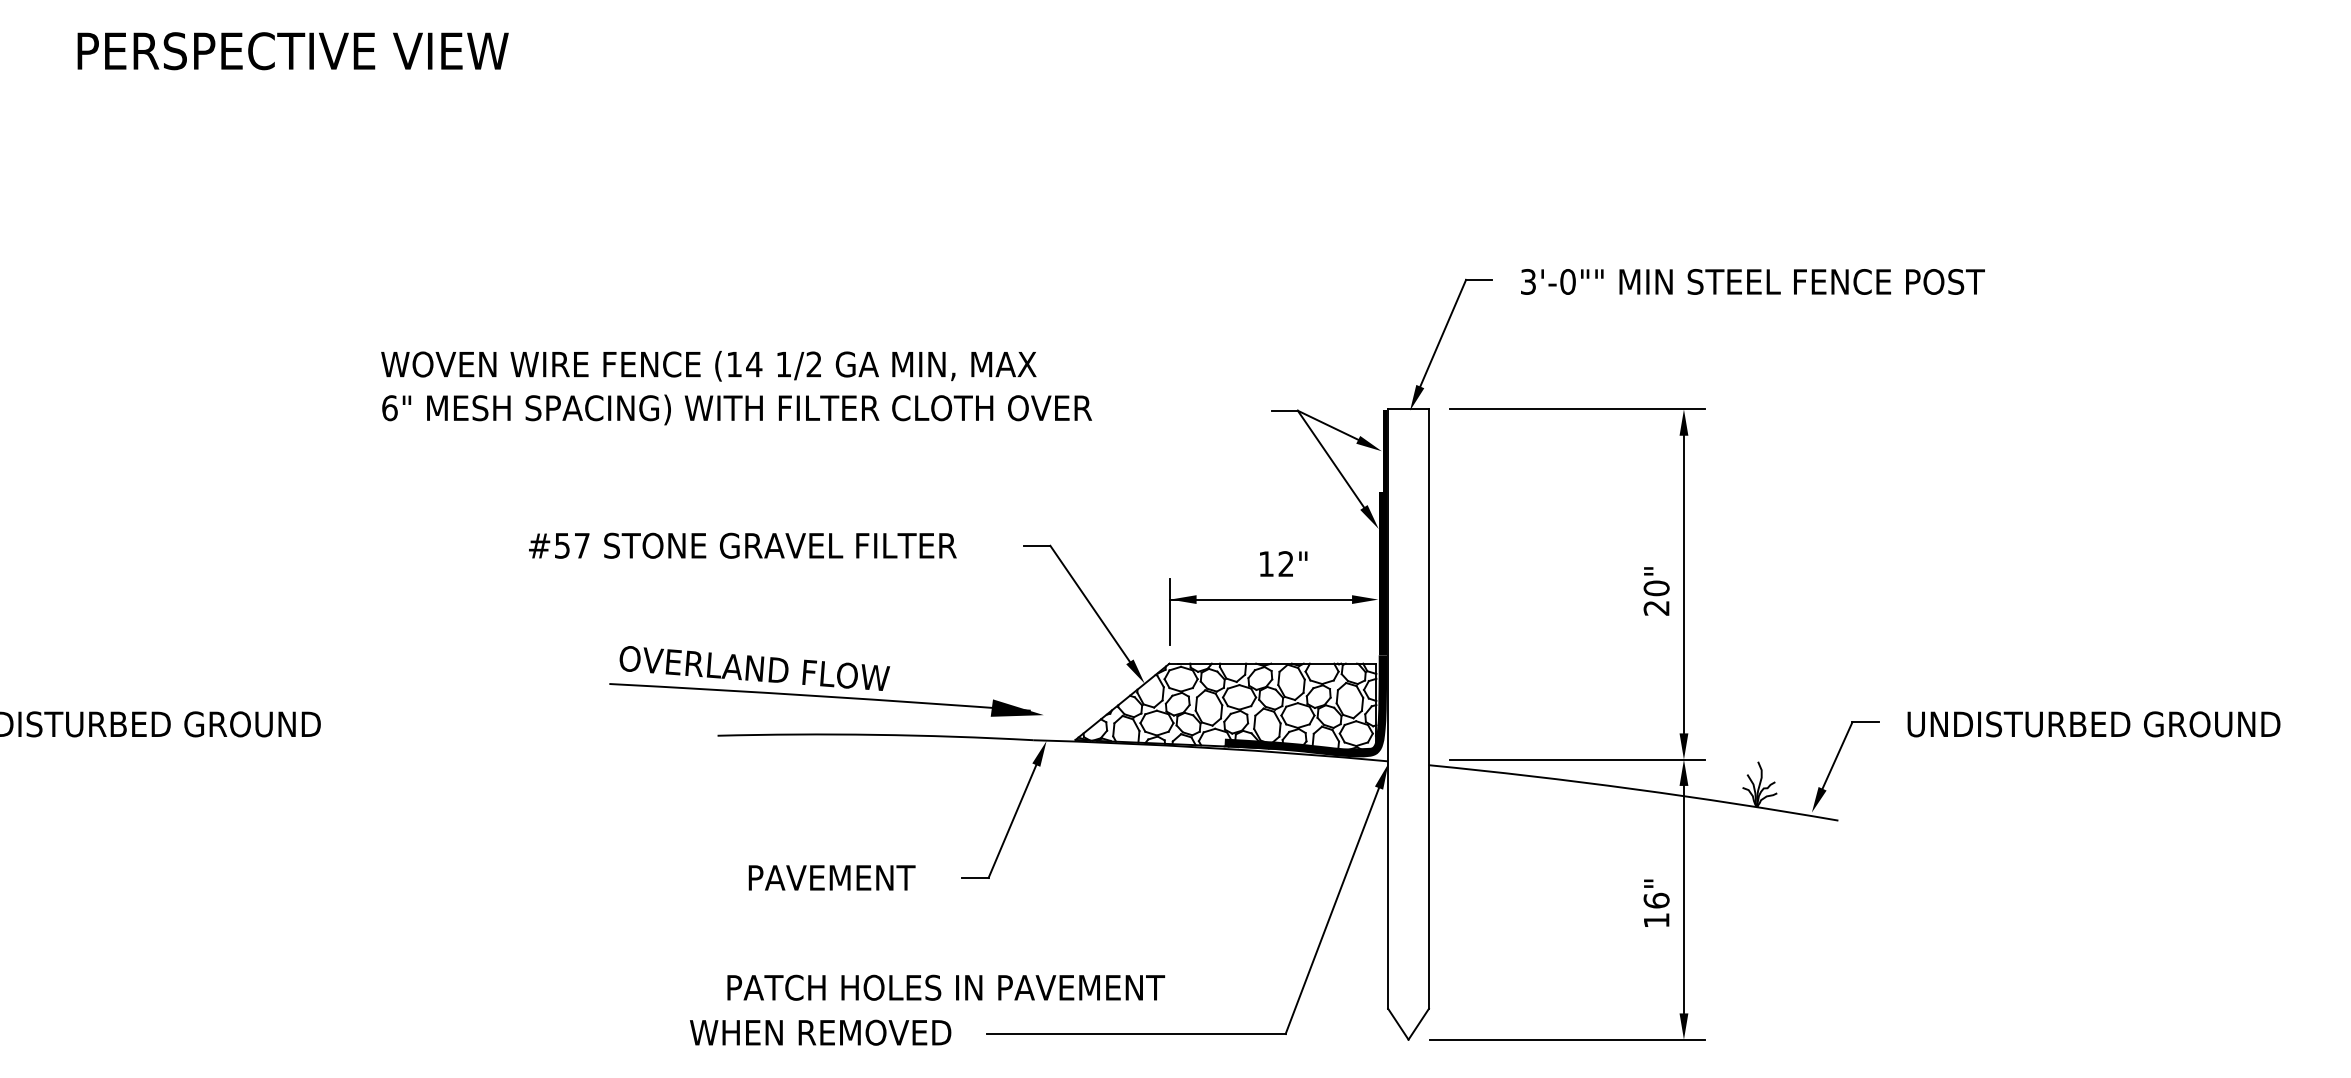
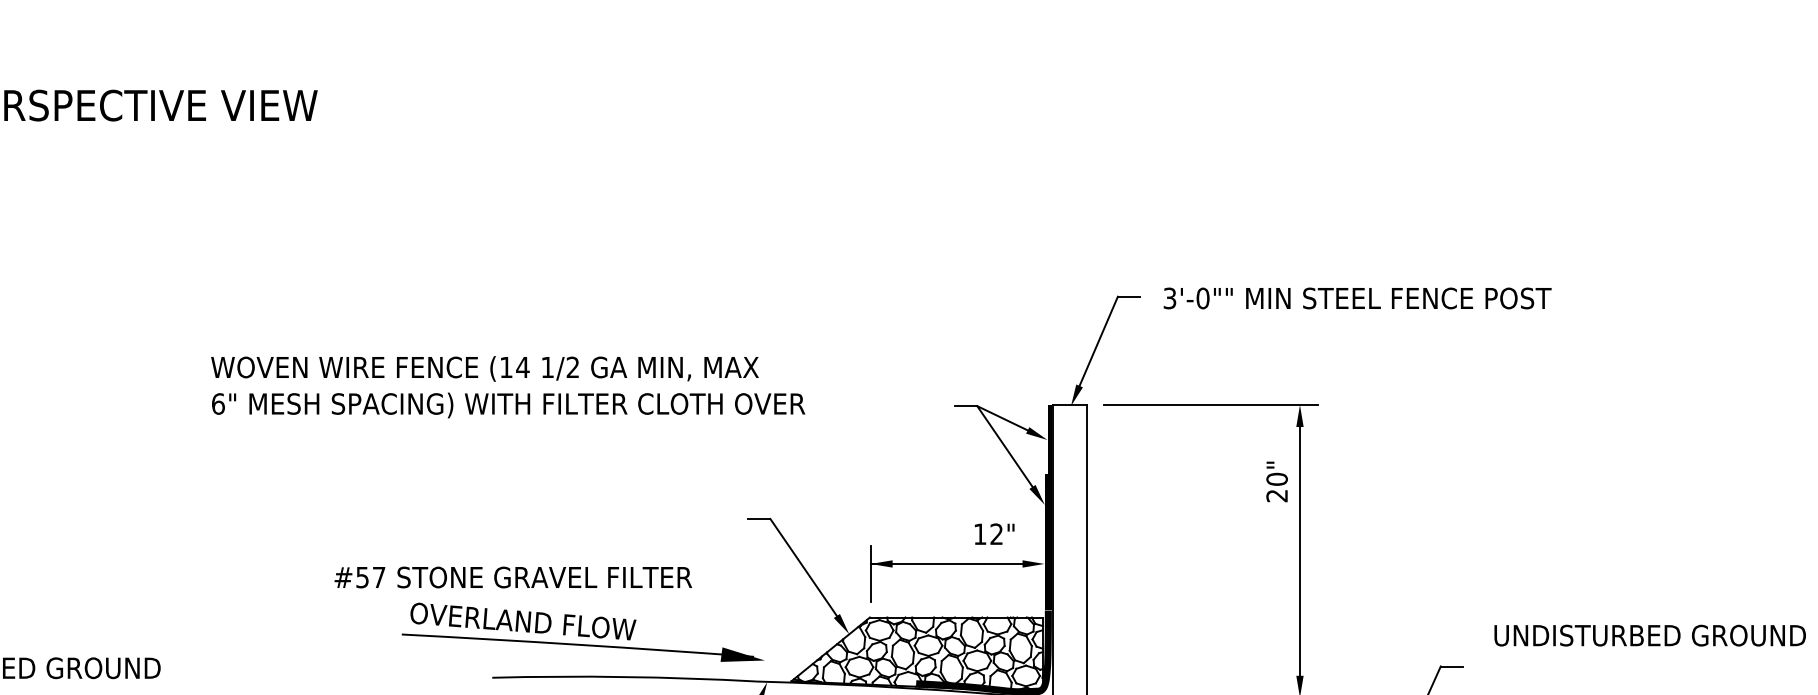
text: (742, 545) -> (513, 577), moved
text: (1283, 563) -> (994, 533), moved
text: (1656, 591) -> (1277, 481), moved
text: (2093, 724) -> (1649, 635), moved

